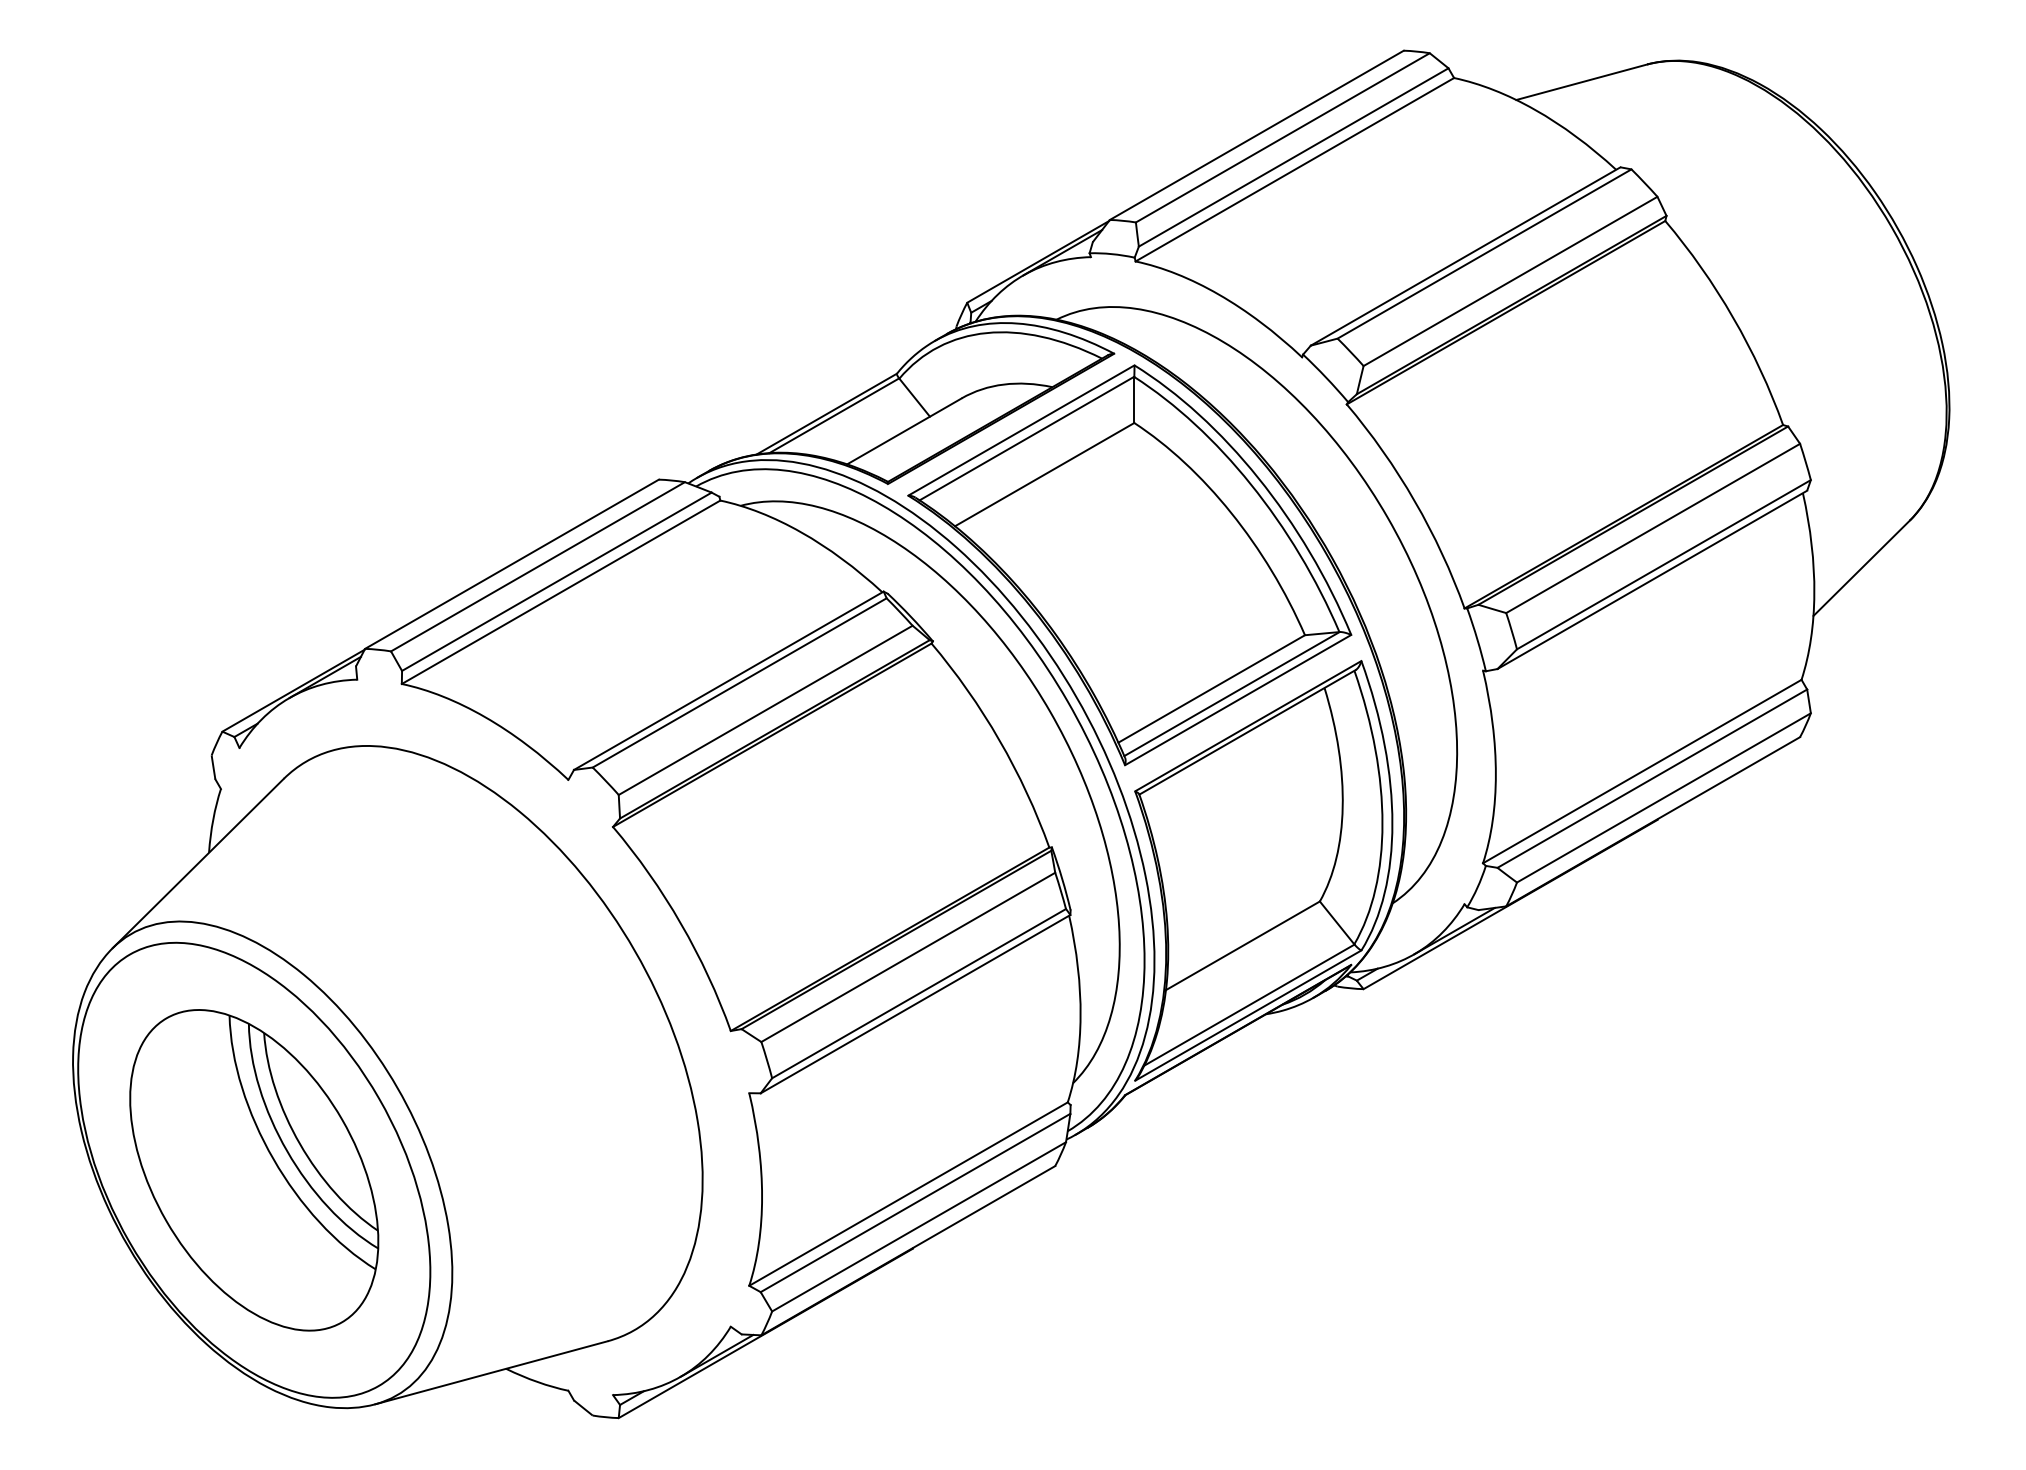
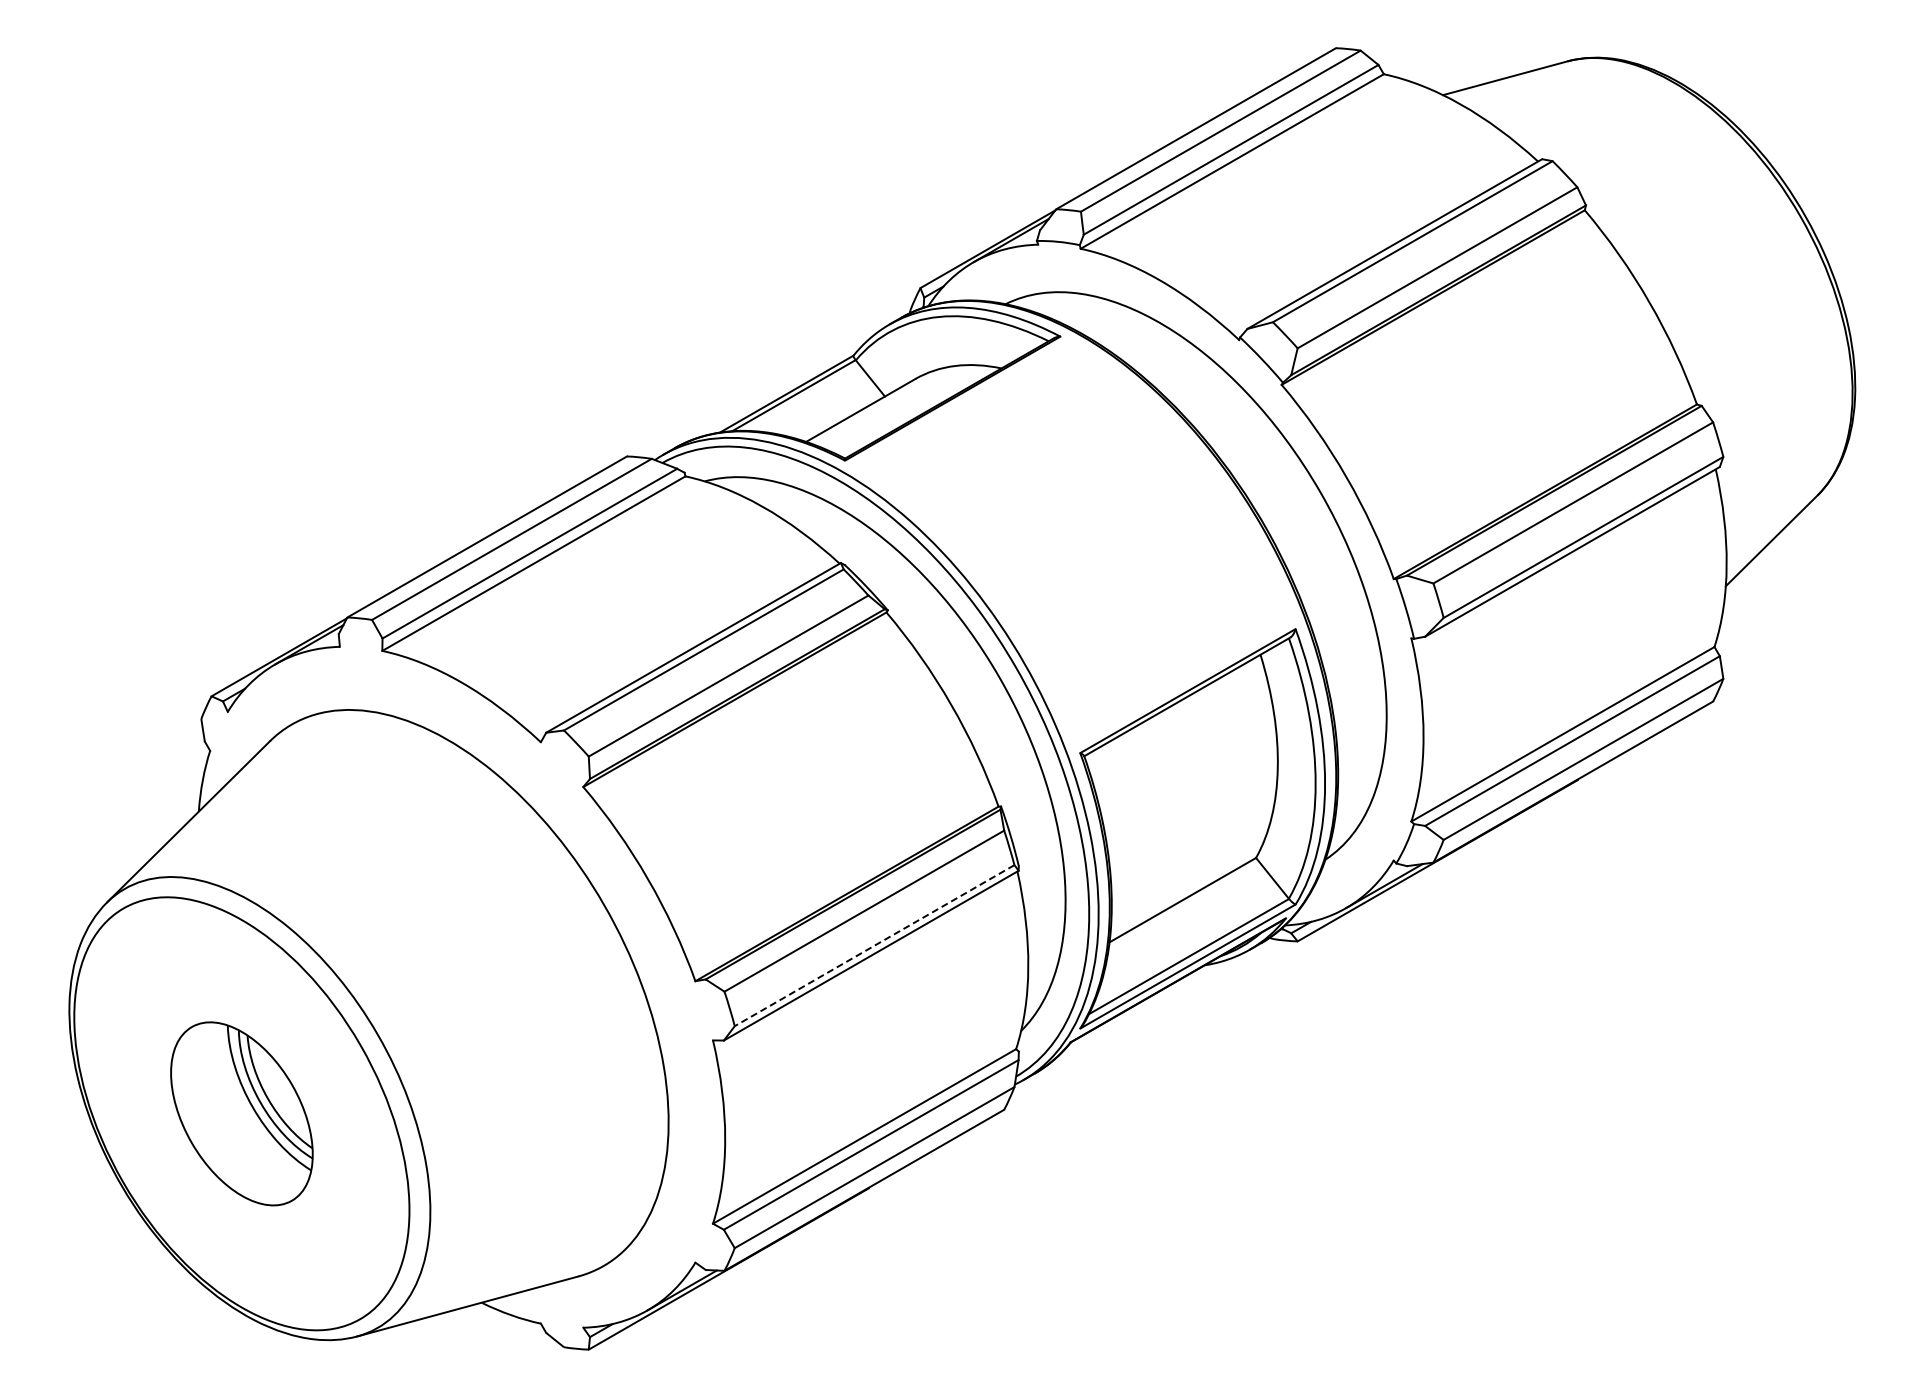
part: (1129, 564) -> (1074, 537), removed
line: (918, 993) -> (874, 945), solid -> dashed
part: (253, 1169) -> (241, 1113), size x0.6

